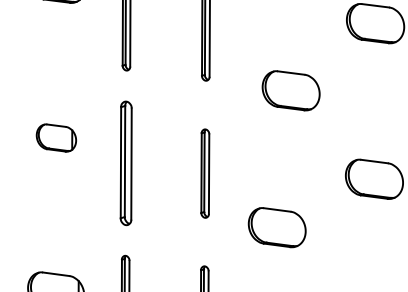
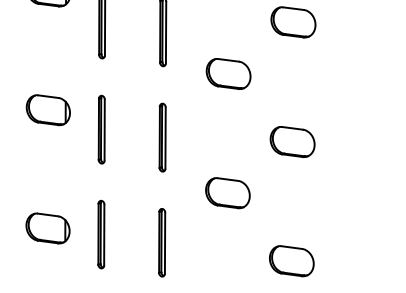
part: (55, 138) -> (47, 110), size x1.43
part: (125, 163) -> (101, 129), size x0.71
part: (276, 228) -> (227, 193), moved

